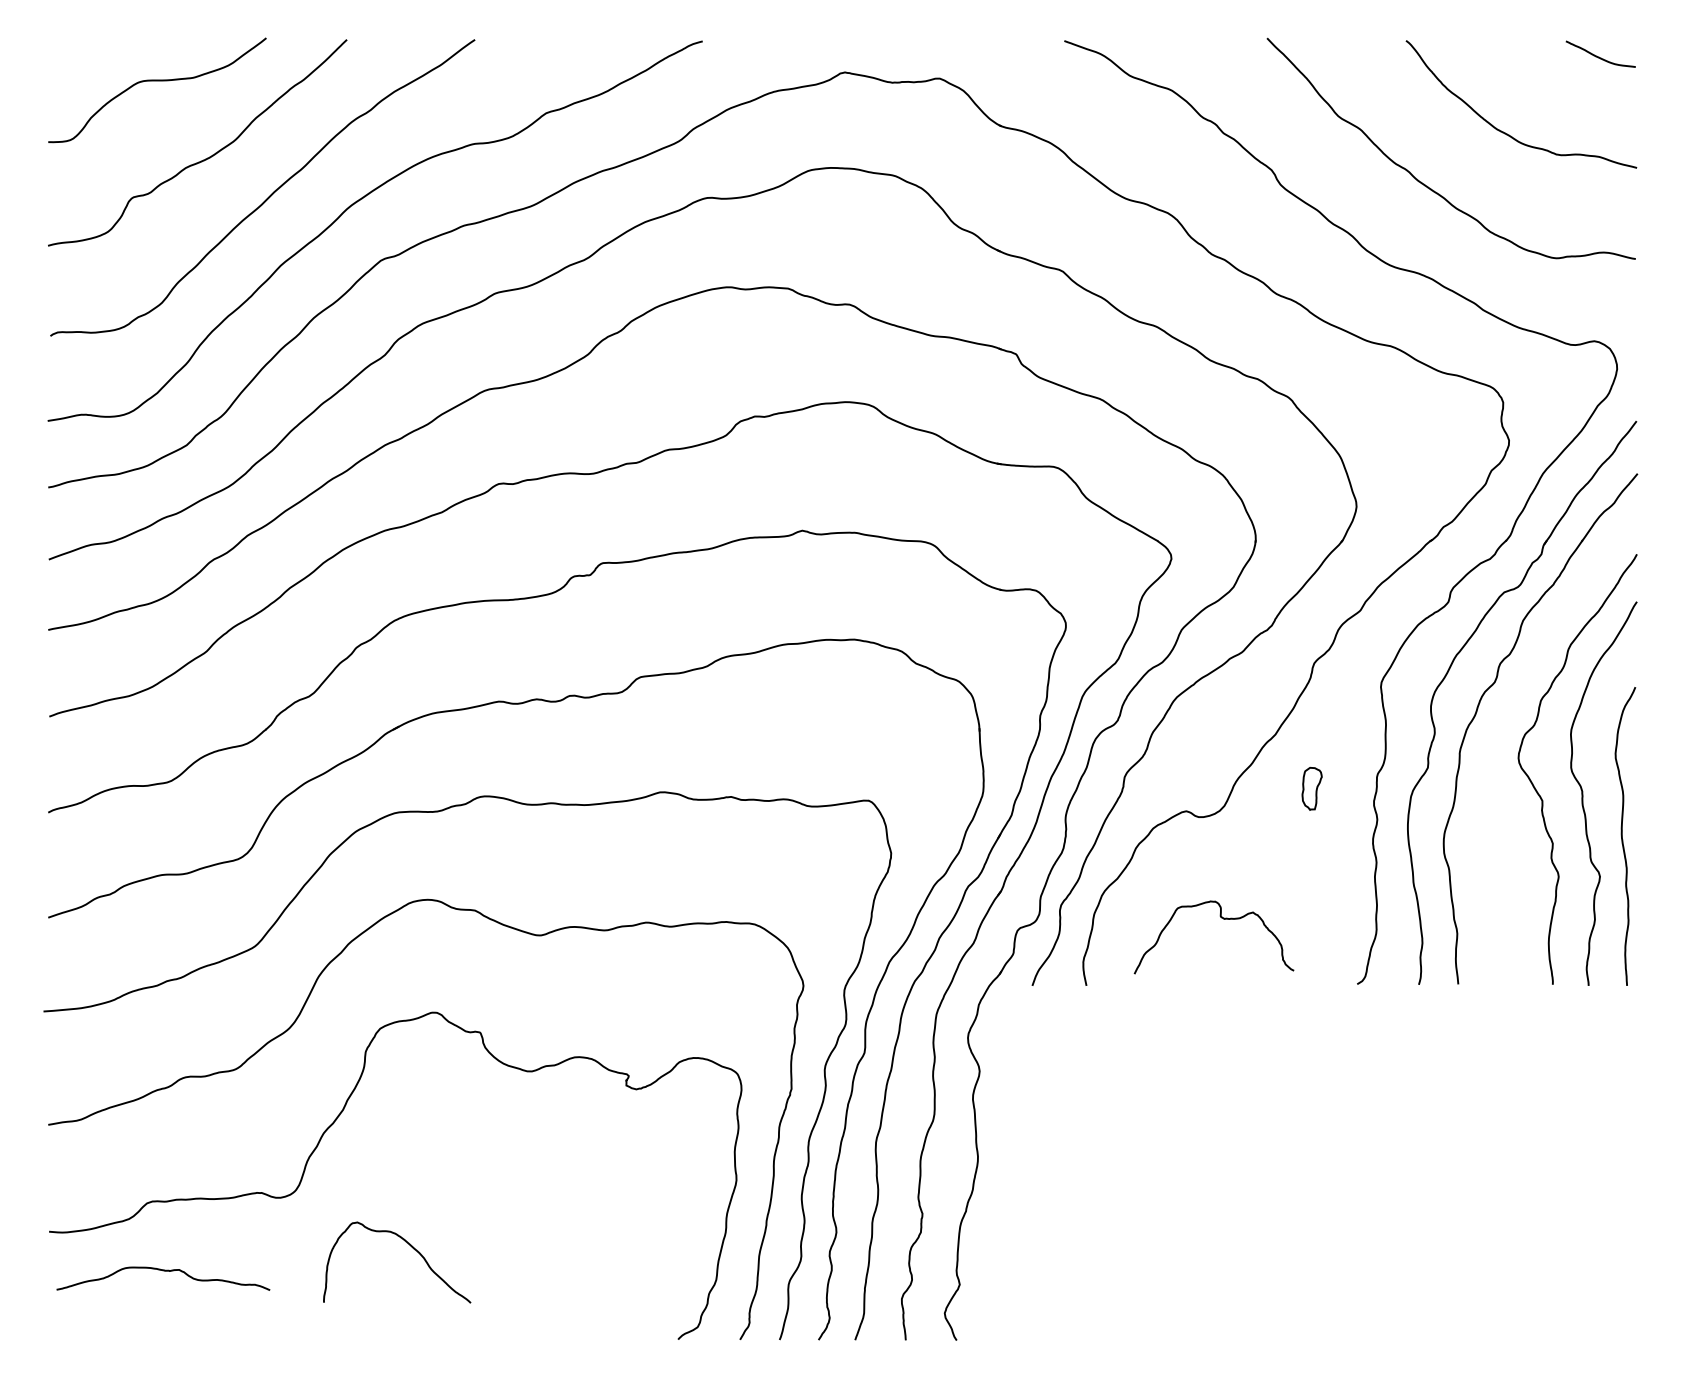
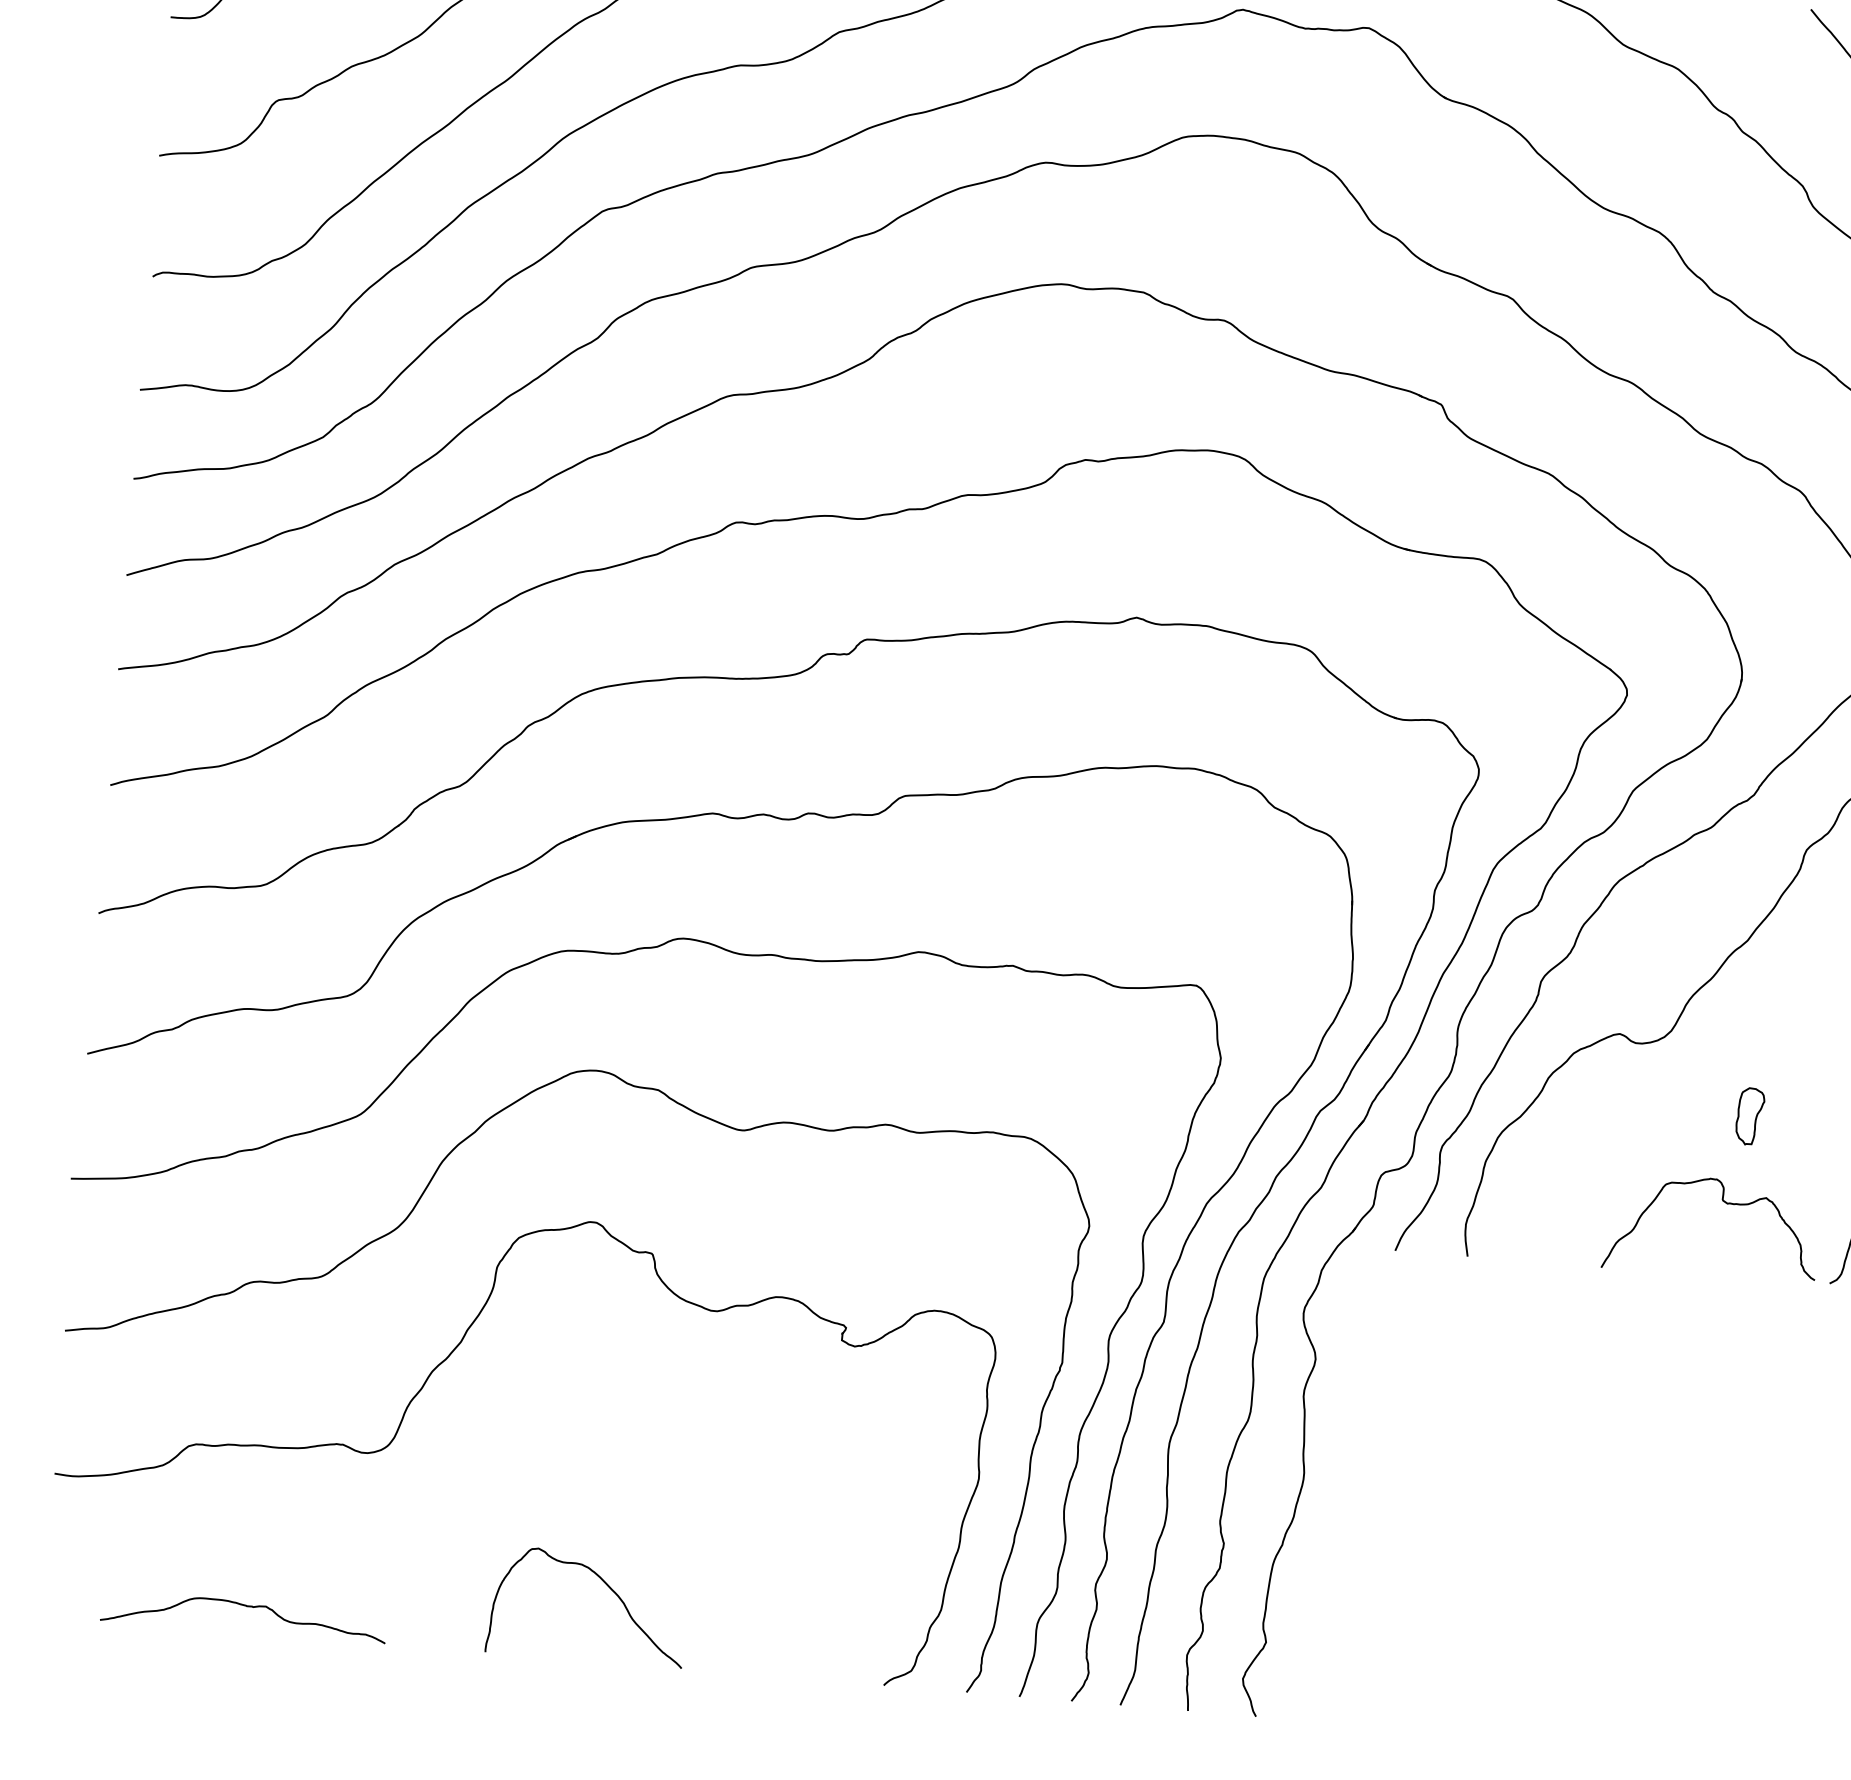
part: (1311, 788) -> (1749, 1115), moved
curve: (1223, 919) -> (1726, 1204), moved
curve: (411, 1247) -> (608, 1587), moved
curve: (163, 1271) -> (244, 1607), moved

